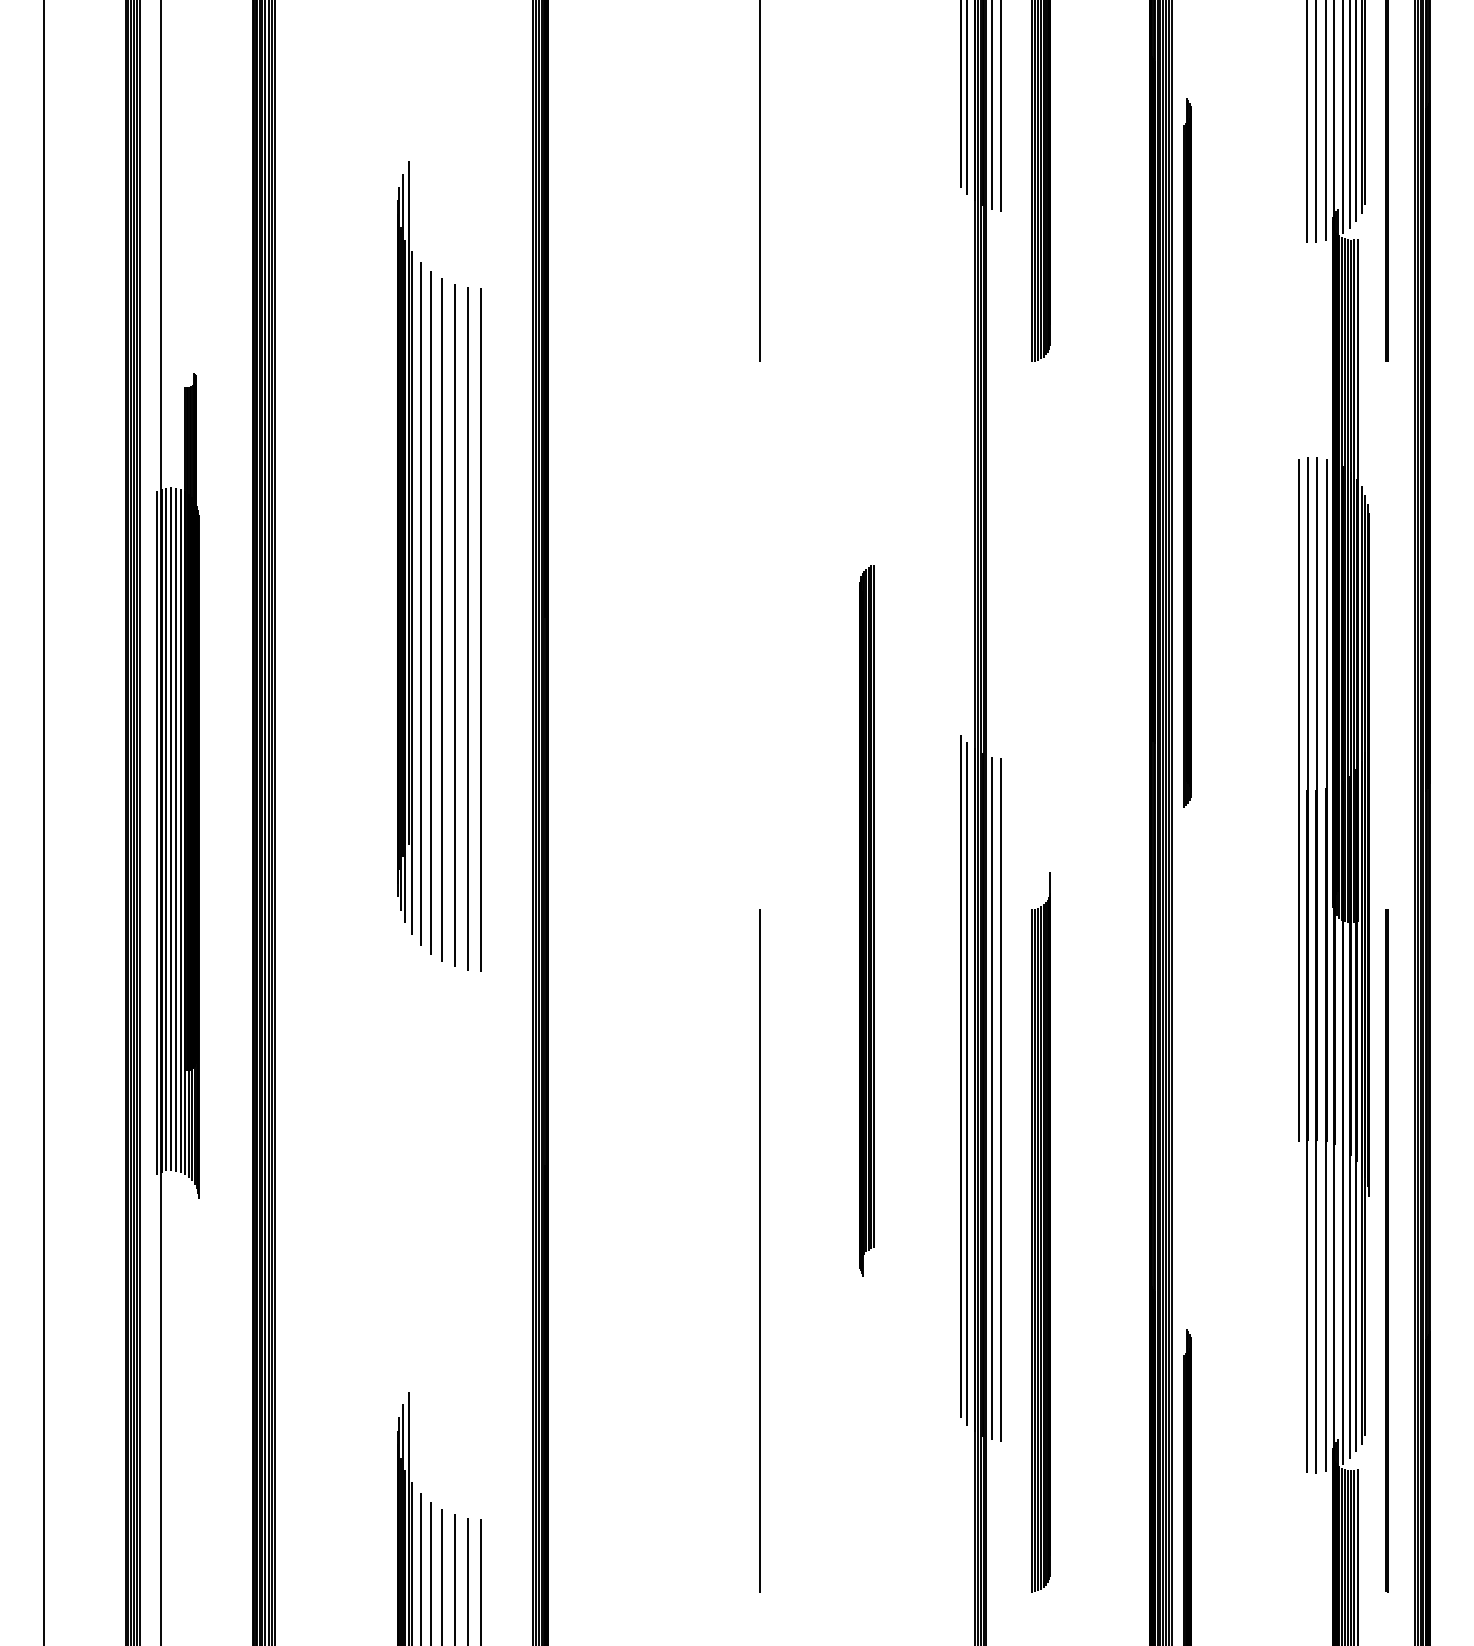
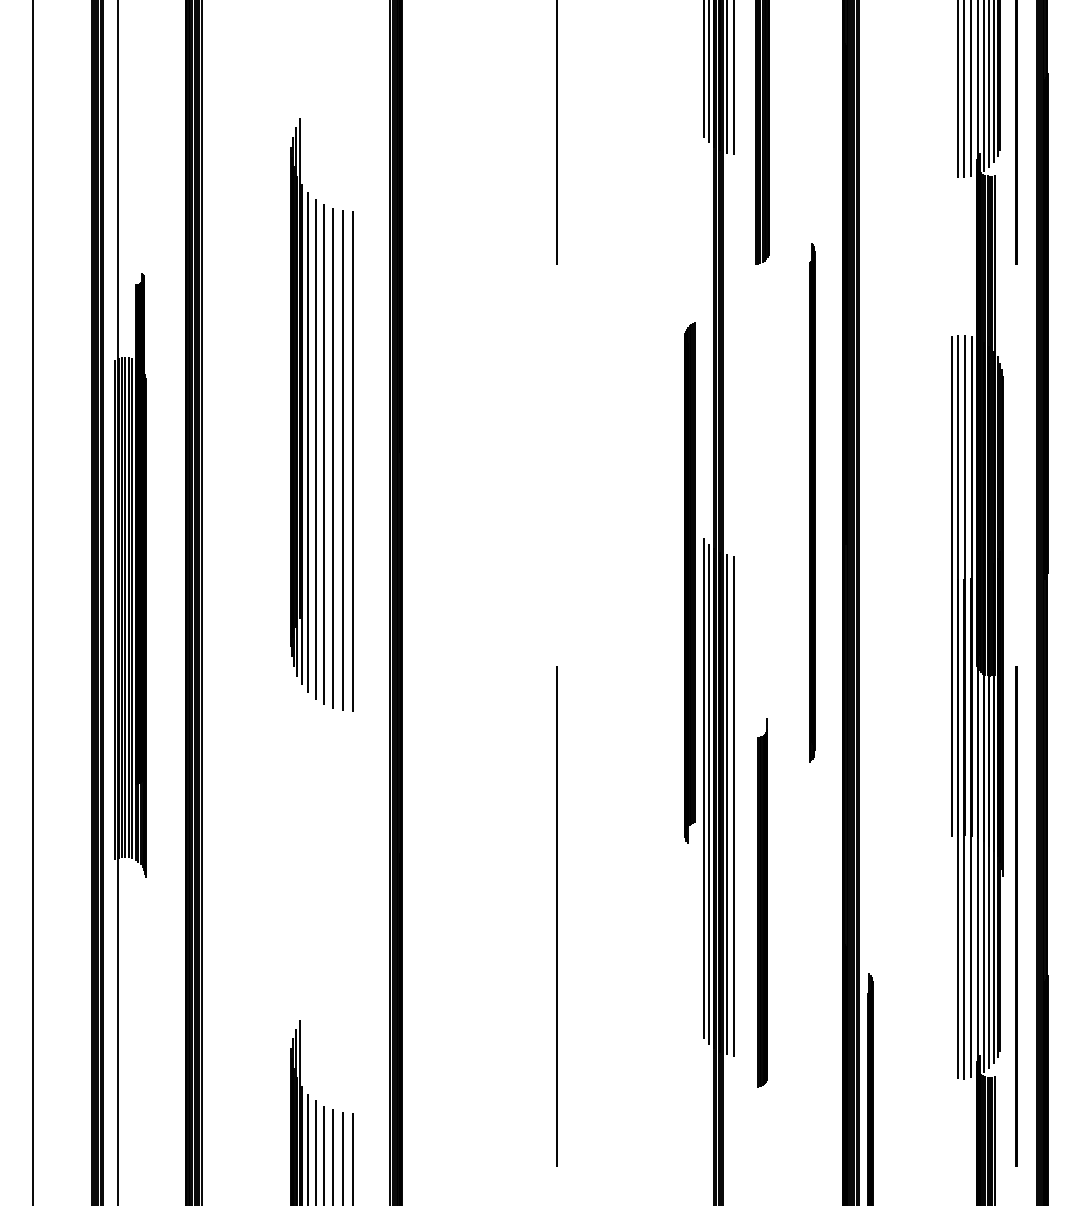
part: (1187, 452) -> (812, 502), moved
part: (866, 920) -> (689, 582), moved
part: (1040, 1232) -> (762, 902), size x0.7

